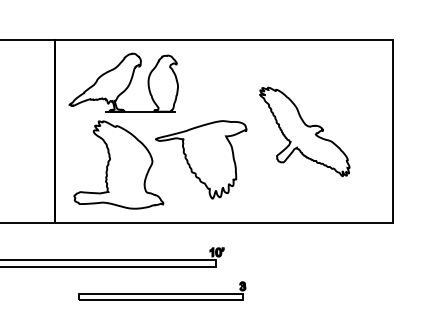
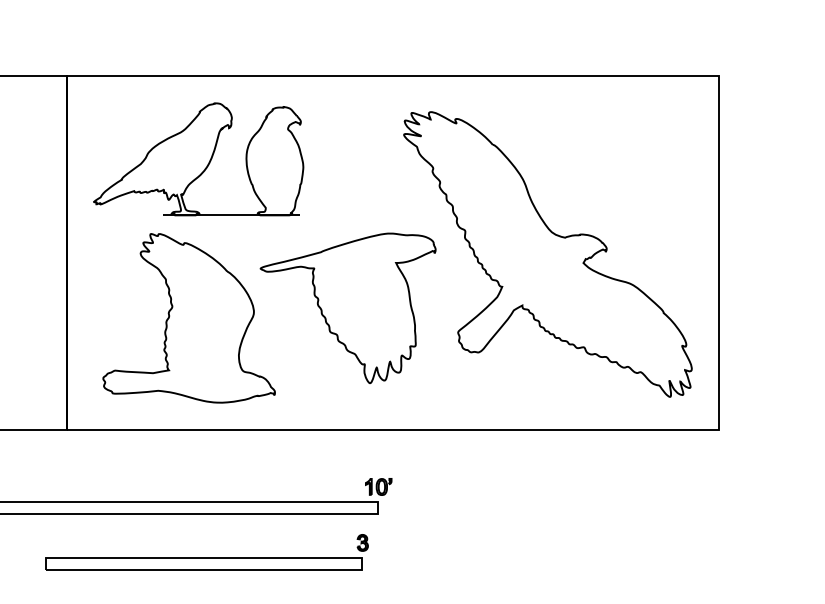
part: (304, 131) -> (547, 253), size x1.67
part: (162, 290) -> (207, 550), moved

